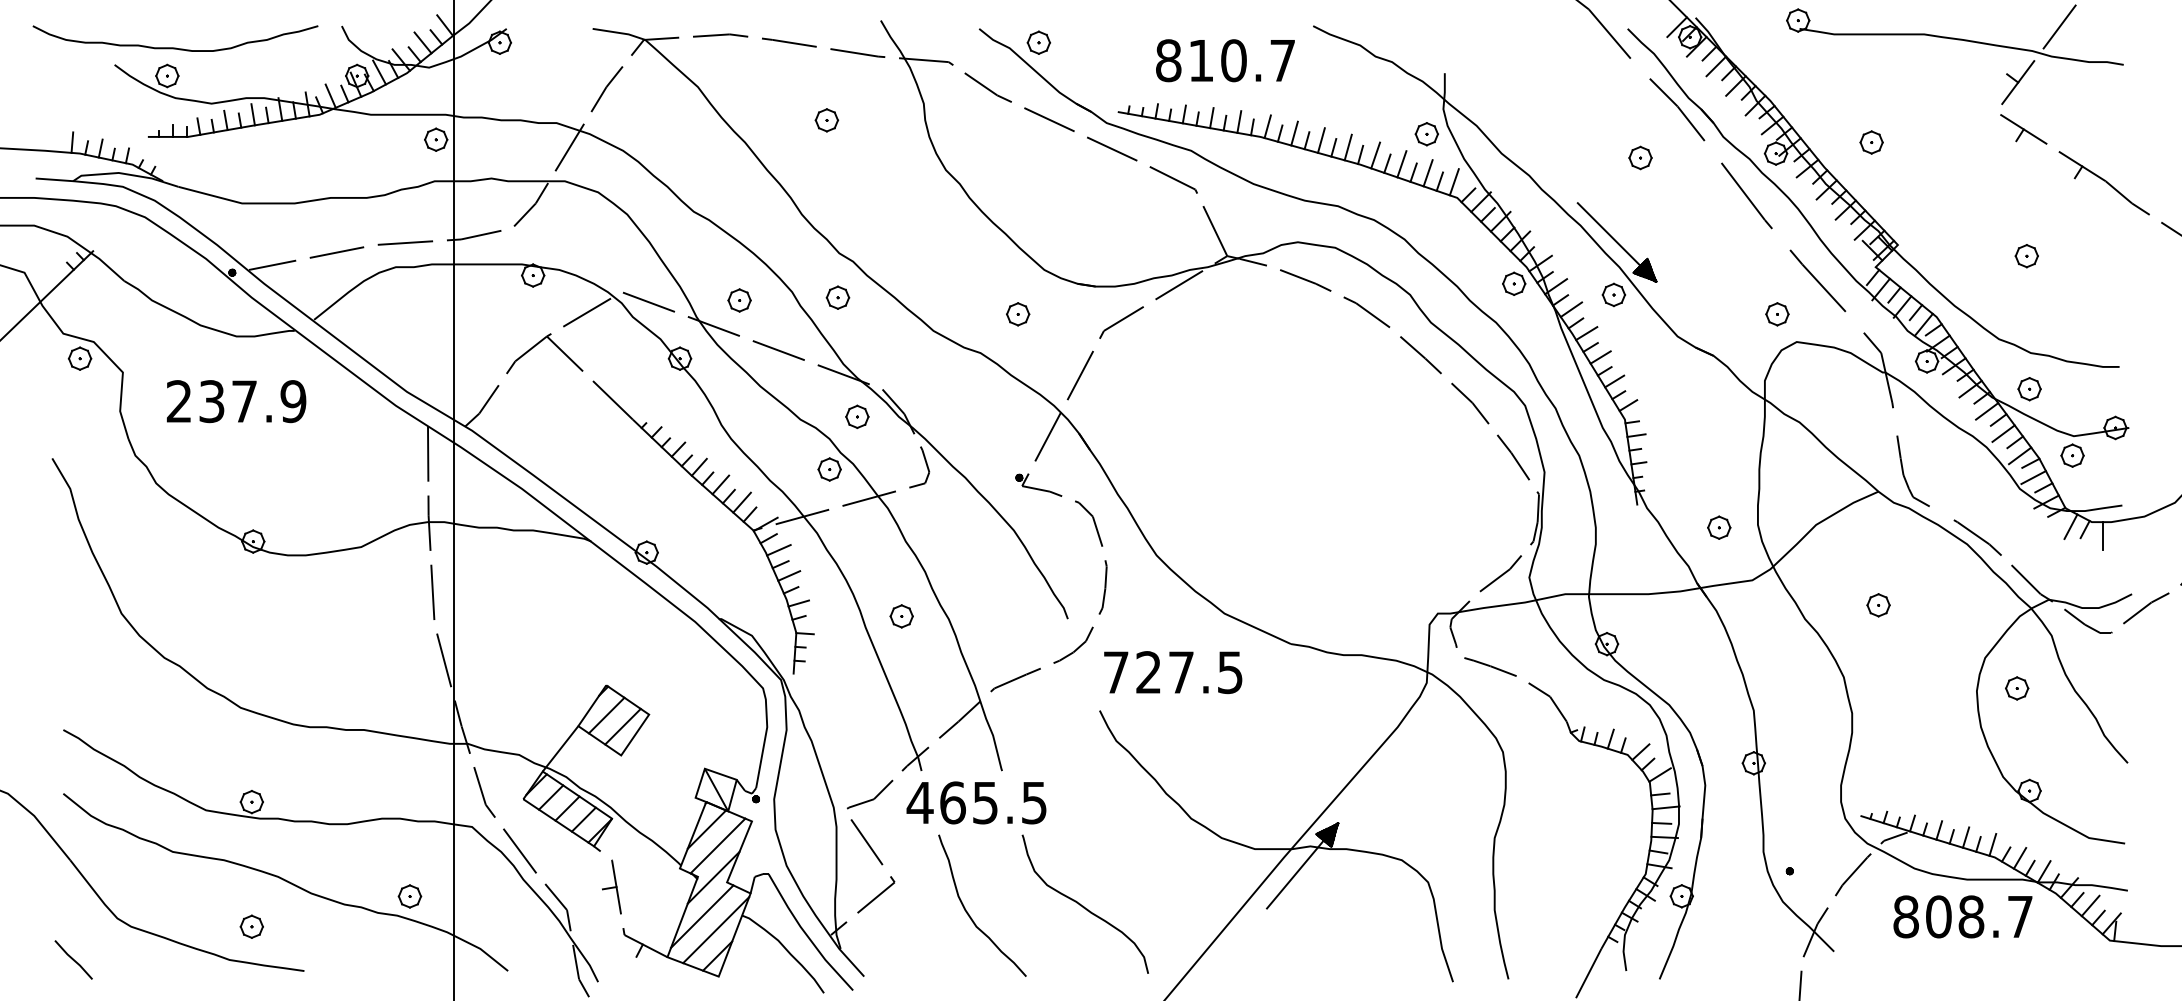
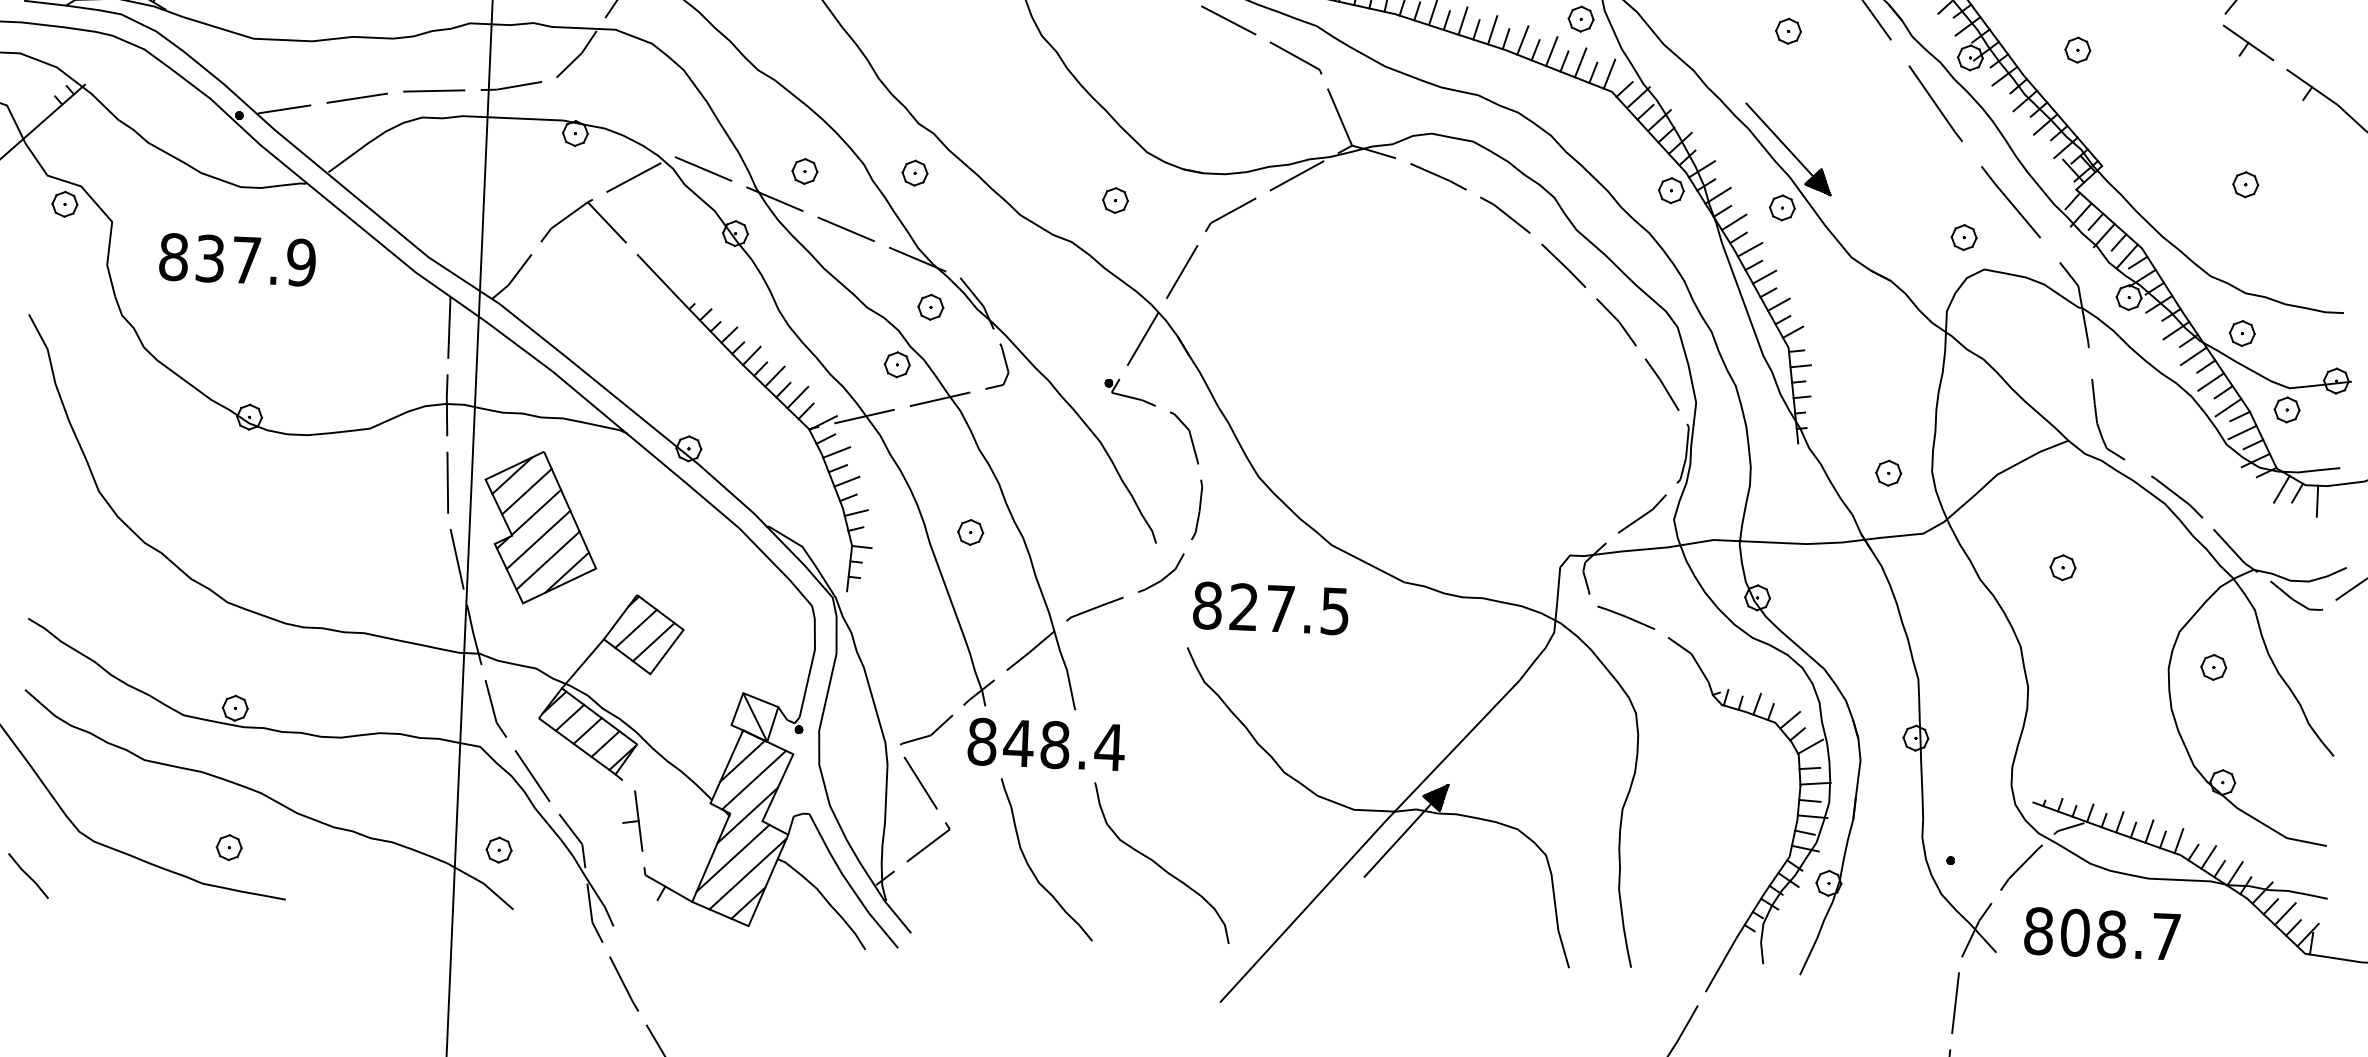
part: (1640, 157) -> (1788, 30), moved
text: (179, 401) -> (173, 257), 237.9 -> 837.9
part: (517, 629) -> (540, 528), added
text: (1116, 672) -> (1207, 605), 727.5 -> 827.5
text: (976, 802) -> (1045, 744), 465.5 -> 848.4
part: (409, 896) -> (498, 850), moved
text: (1962, 916) -> (2101, 933), moved

